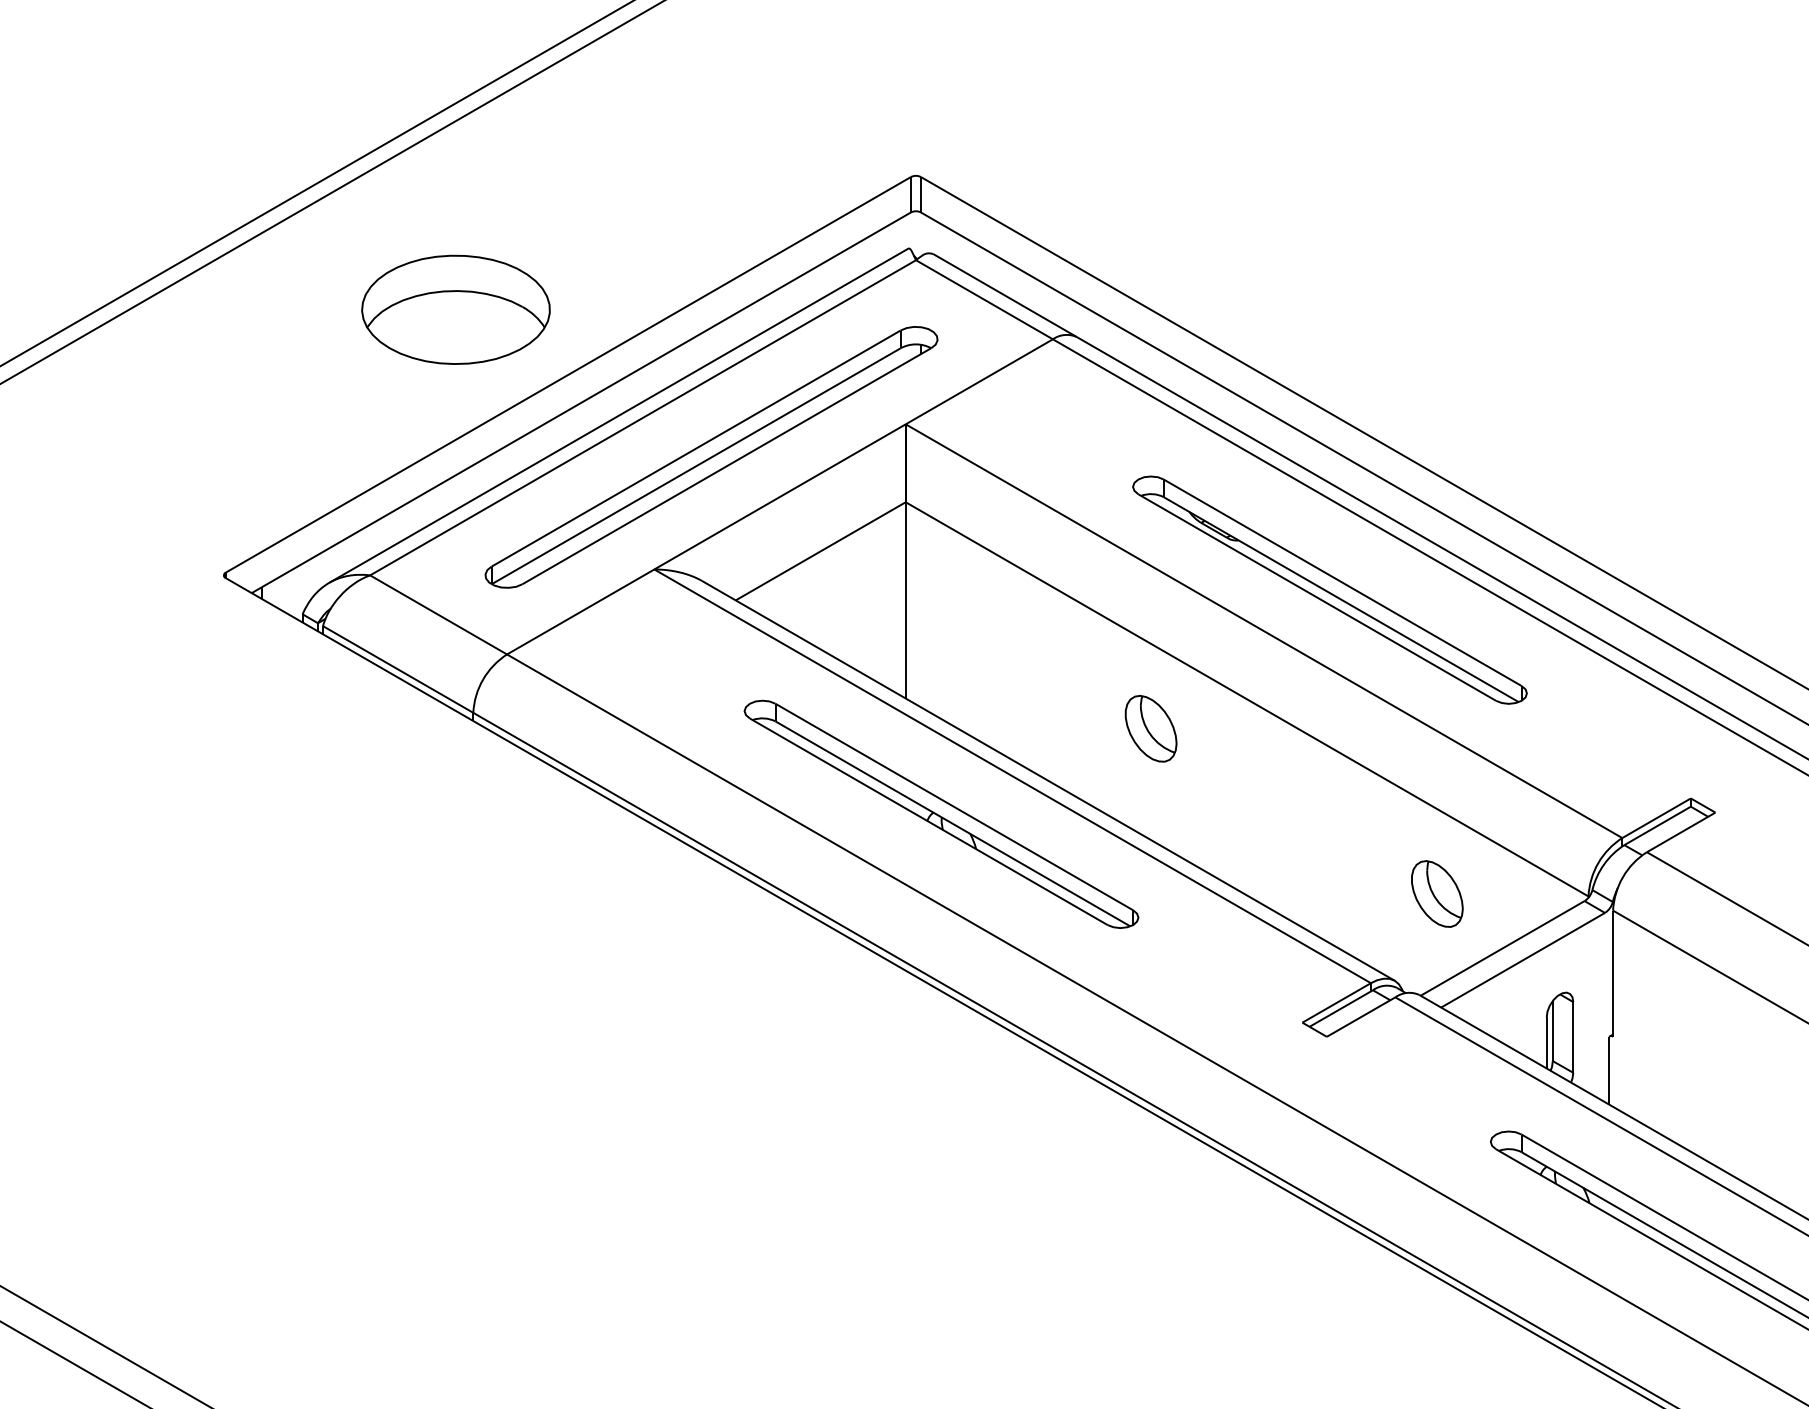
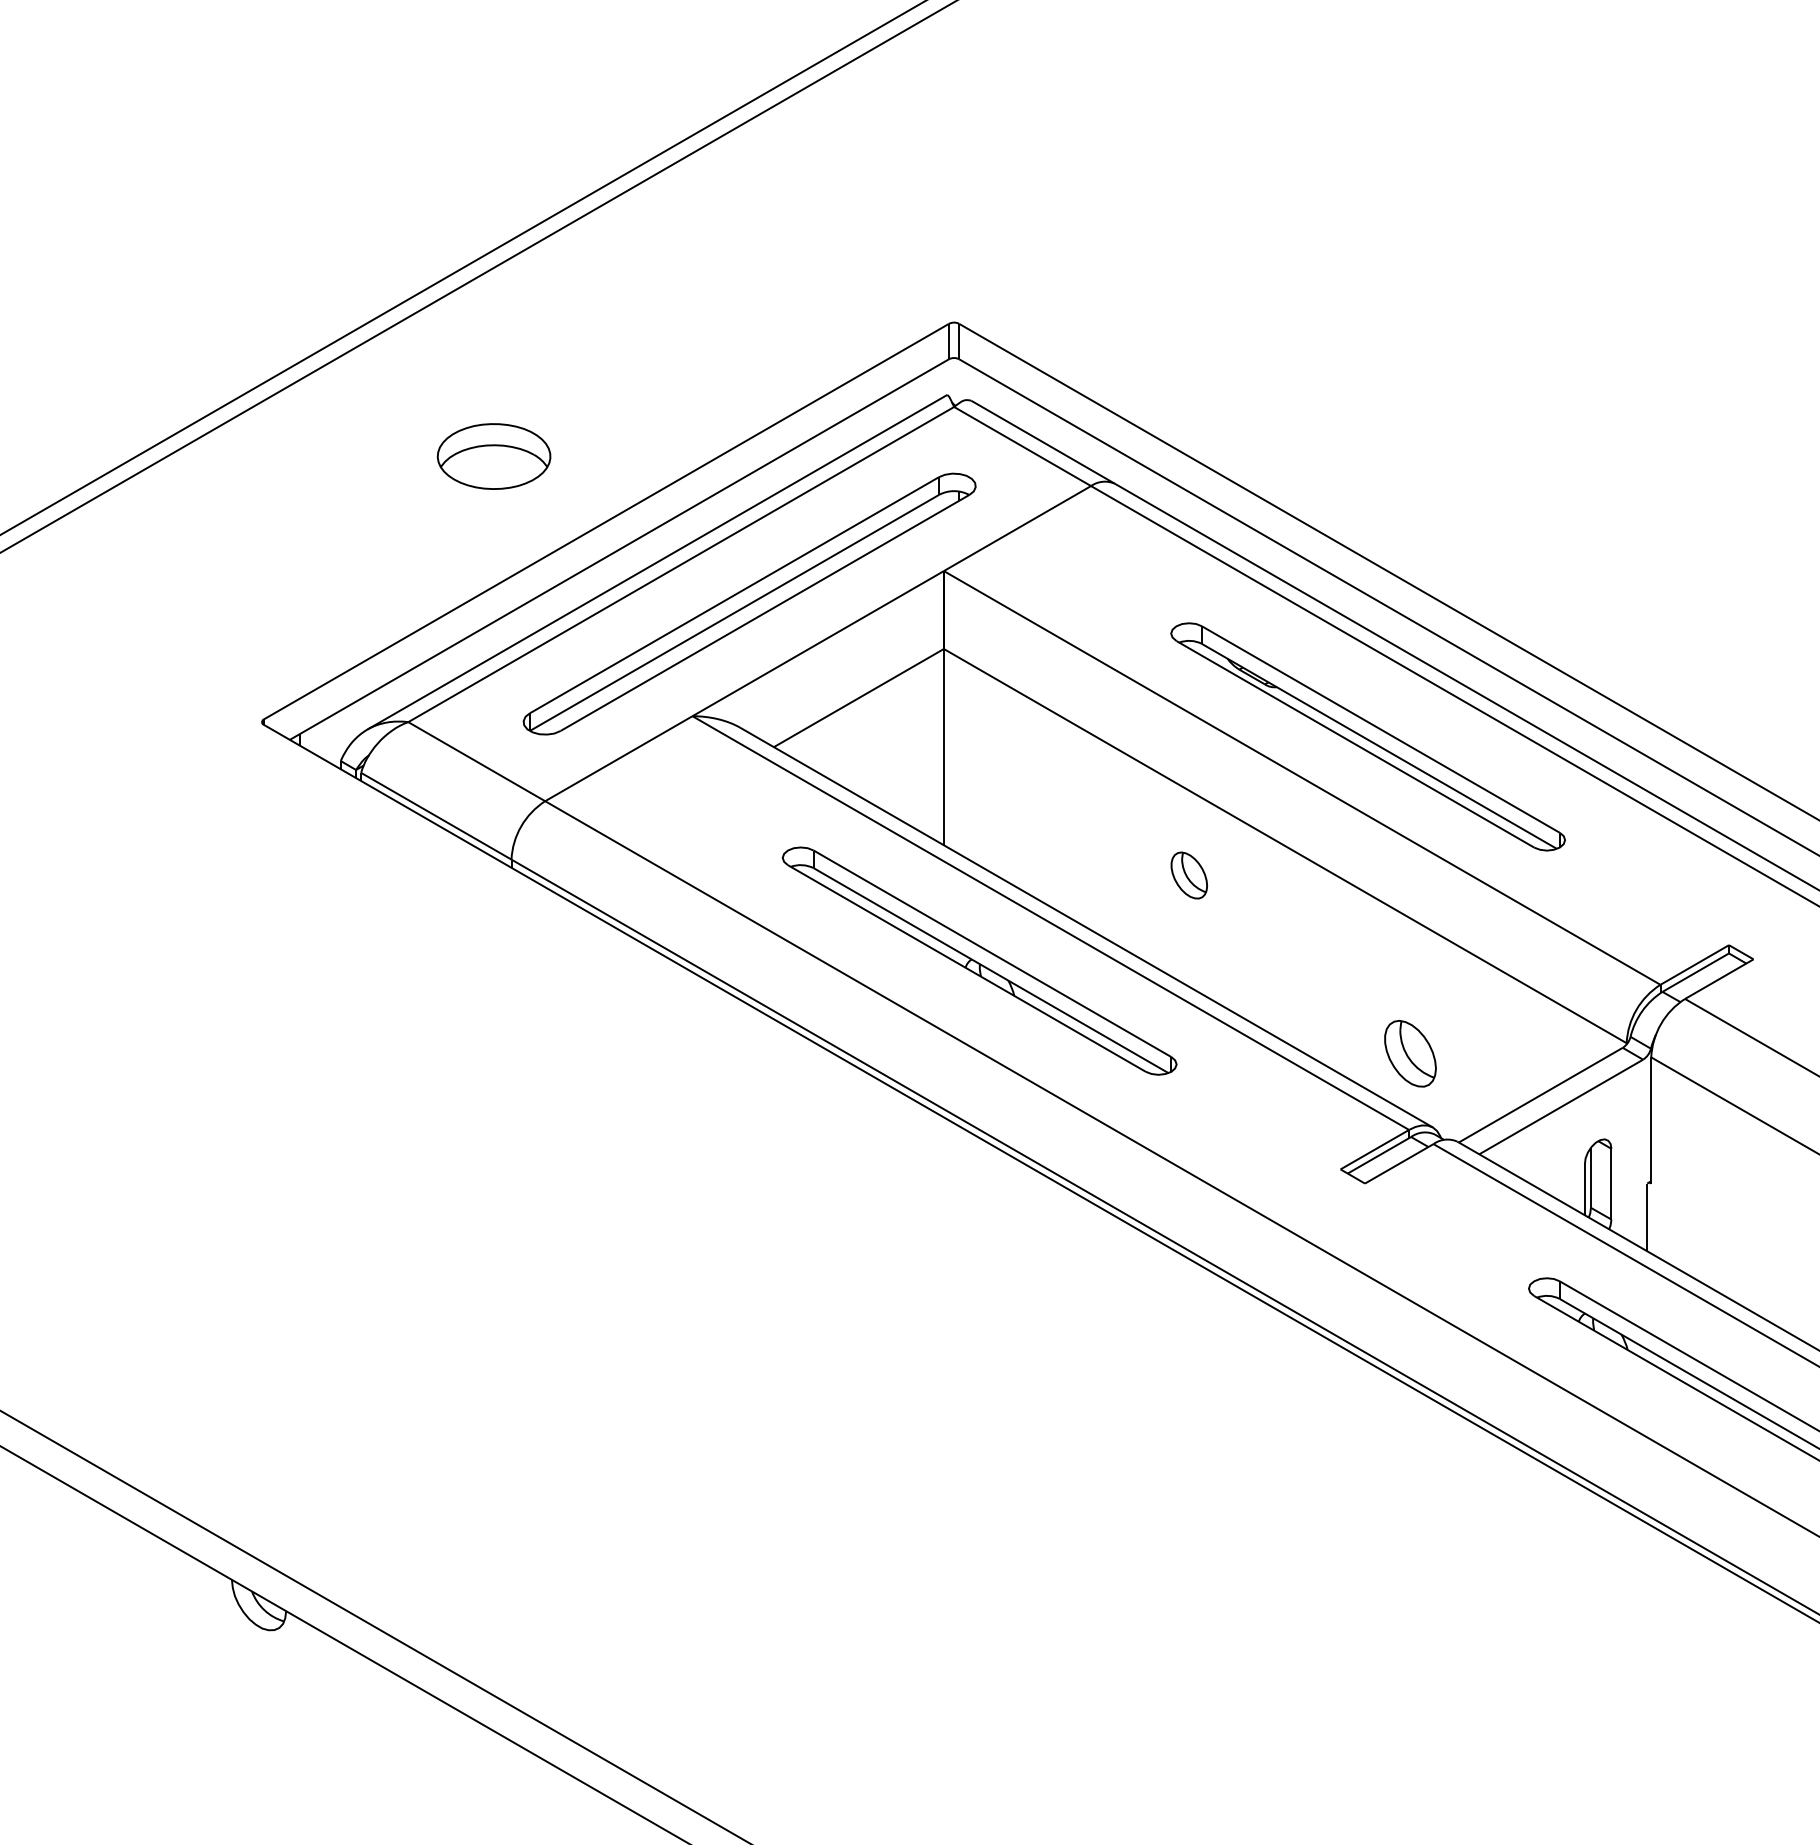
part: (455, 309) -> (493, 456), size x0.6
part: (1151, 728) -> (1189, 875), size x0.7
part: (1437, 893) -> (1410, 1053), moved

